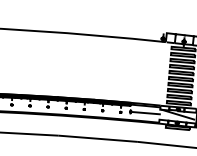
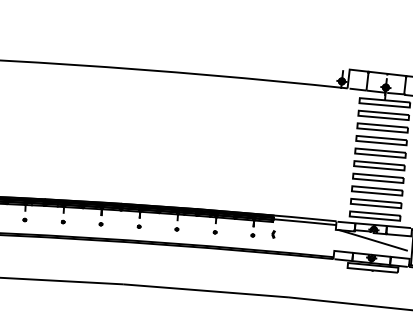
line: (144, 112) -> (302, 235), removed

